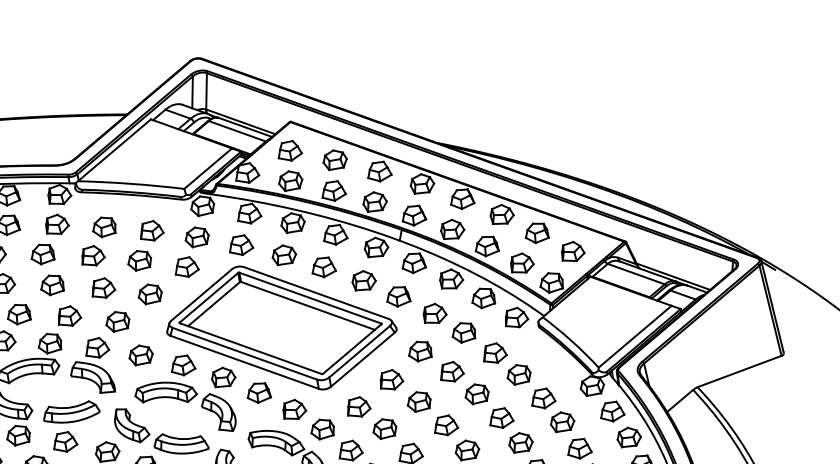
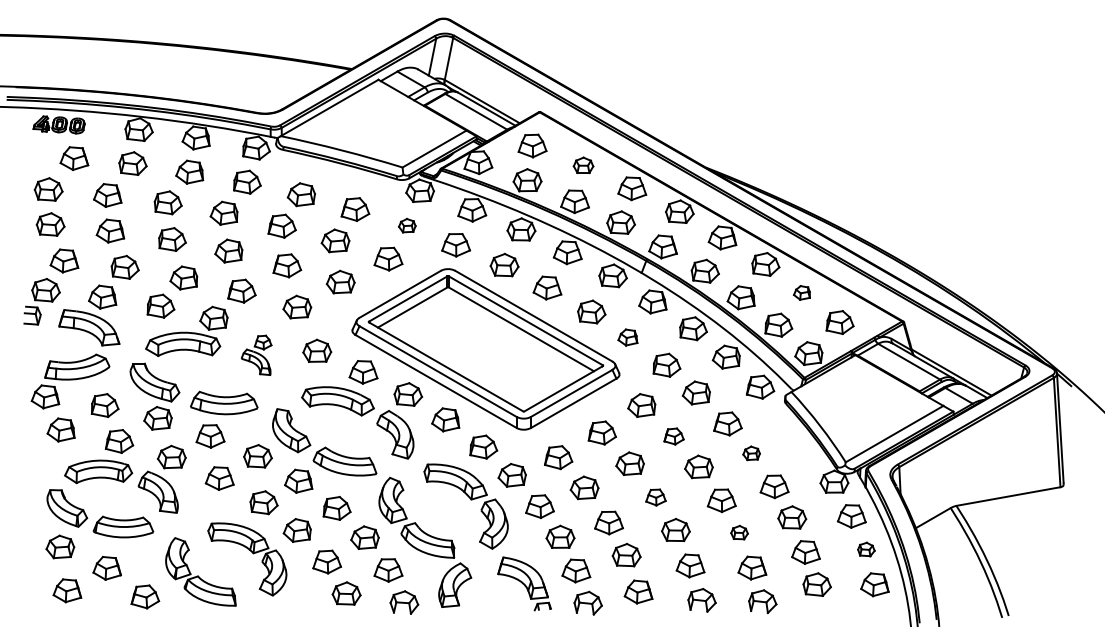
part: (334, 159) -> (583, 165), size x0.7
part: (536, 232) -> (801, 292), size x0.6
part: (197, 236) -> (407, 225), size x0.6
part: (397, 296) -> (627, 337), size x0.7
part: (90, 367) -> (256, 355), size x0.6
part: (451, 372) -> (673, 436), size x0.7
part: (518, 374) -> (751, 453), size x0.6
part: (445, 425) -> (655, 497), size x0.7
part: (629, 437) -> (866, 549), size x0.6
part: (520, 442) -> (739, 532), size x0.6

